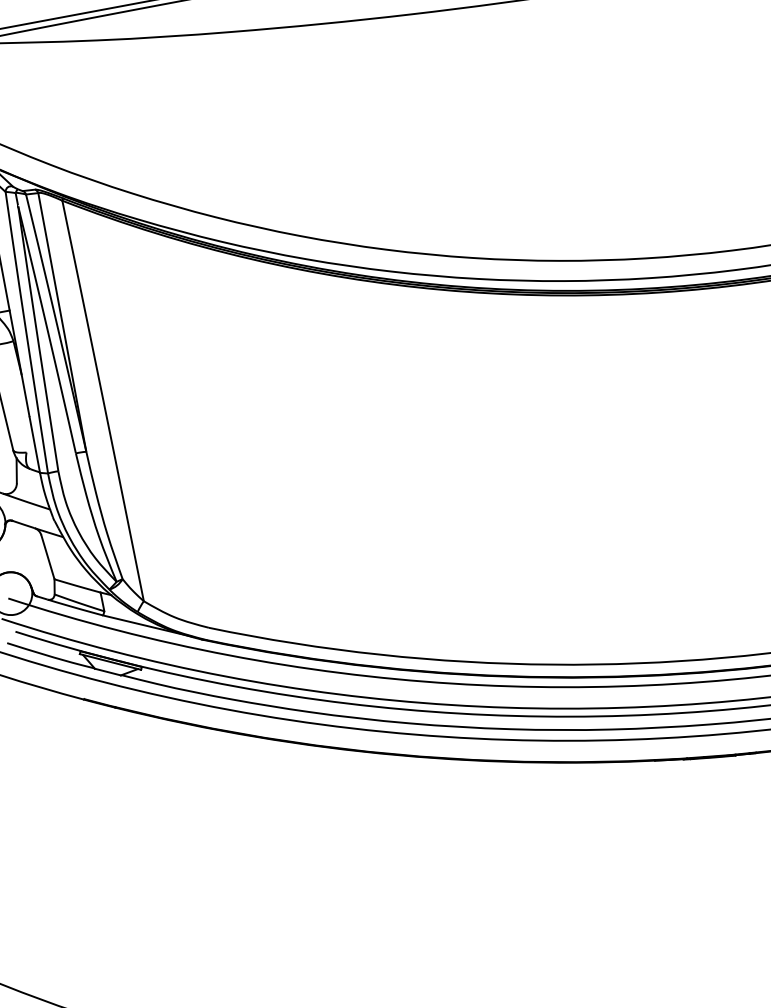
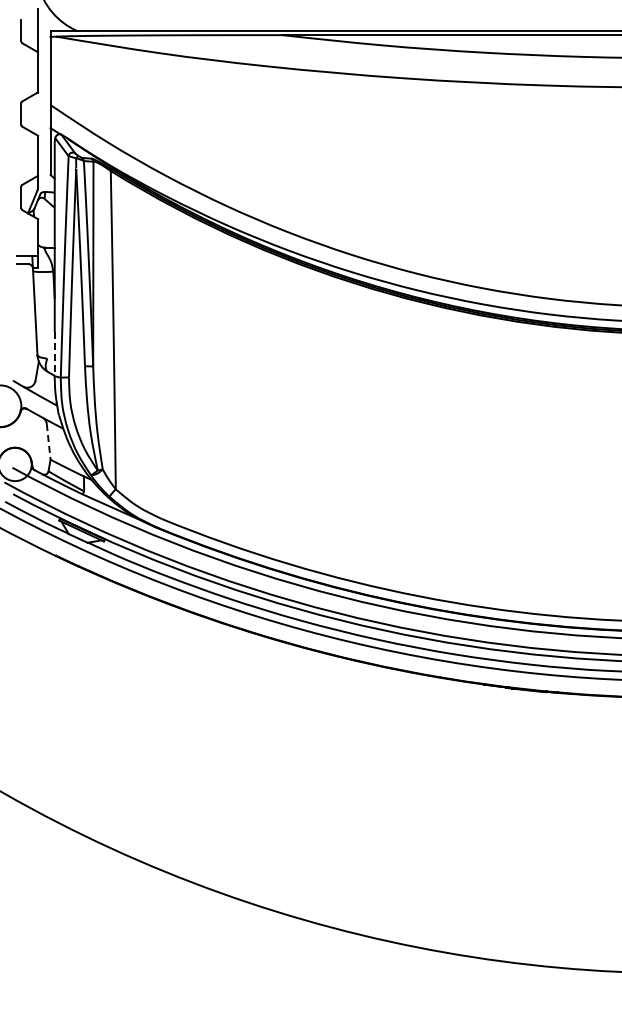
line: (34, 445) -> (54, 354), solid -> dashed
line: (47, 556) -> (48, 441), solid -> dashed

